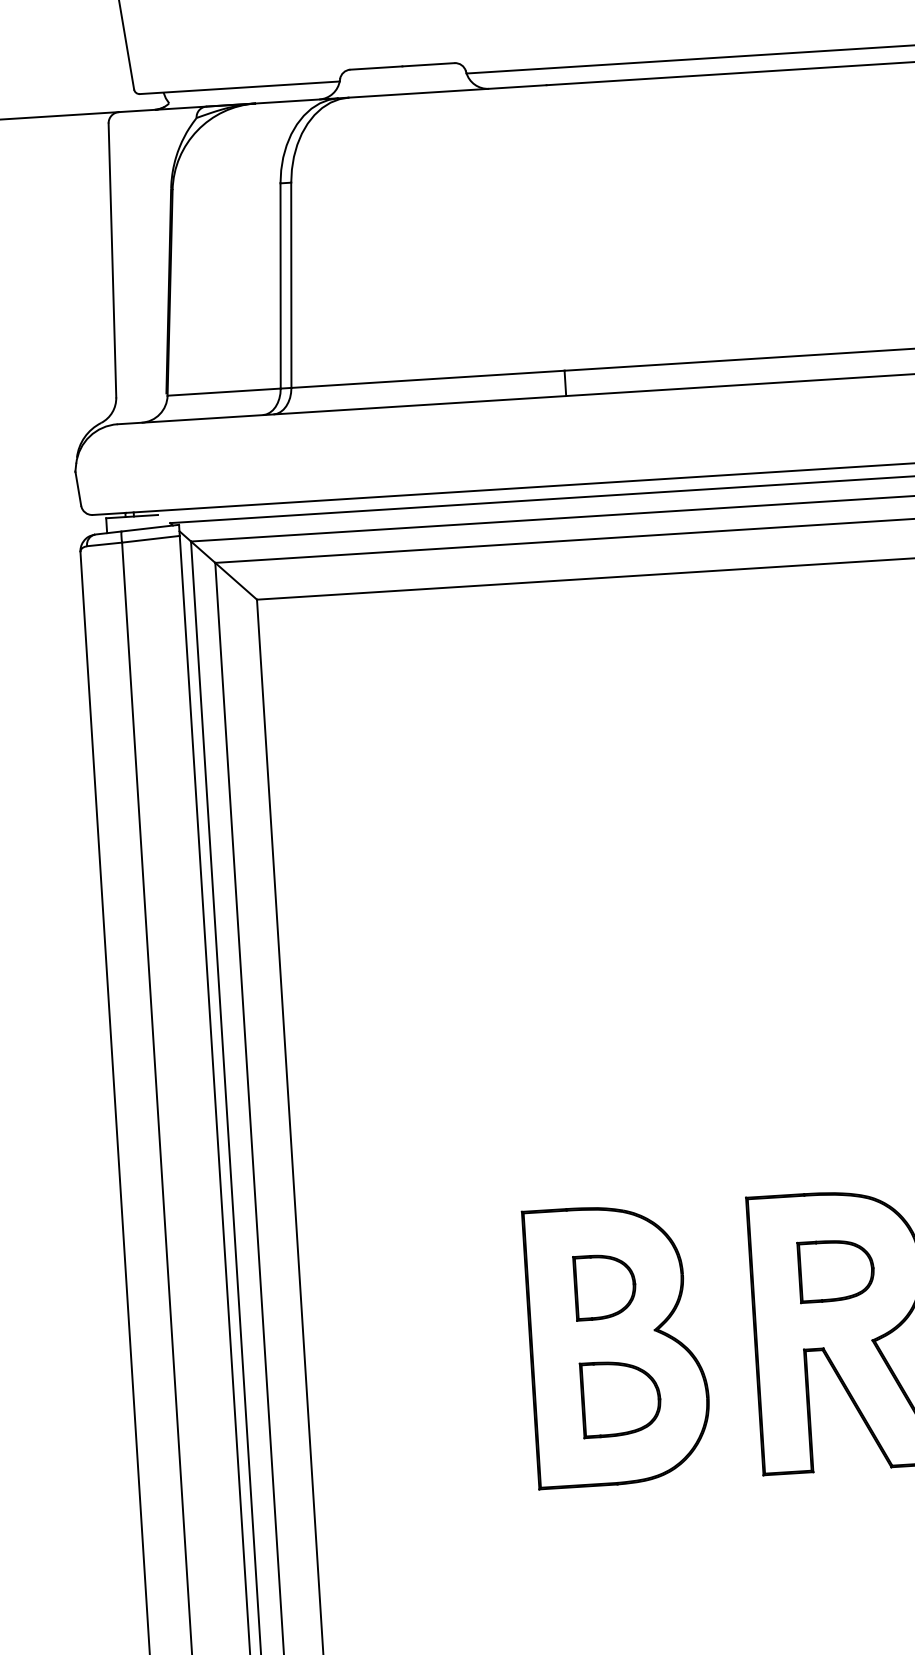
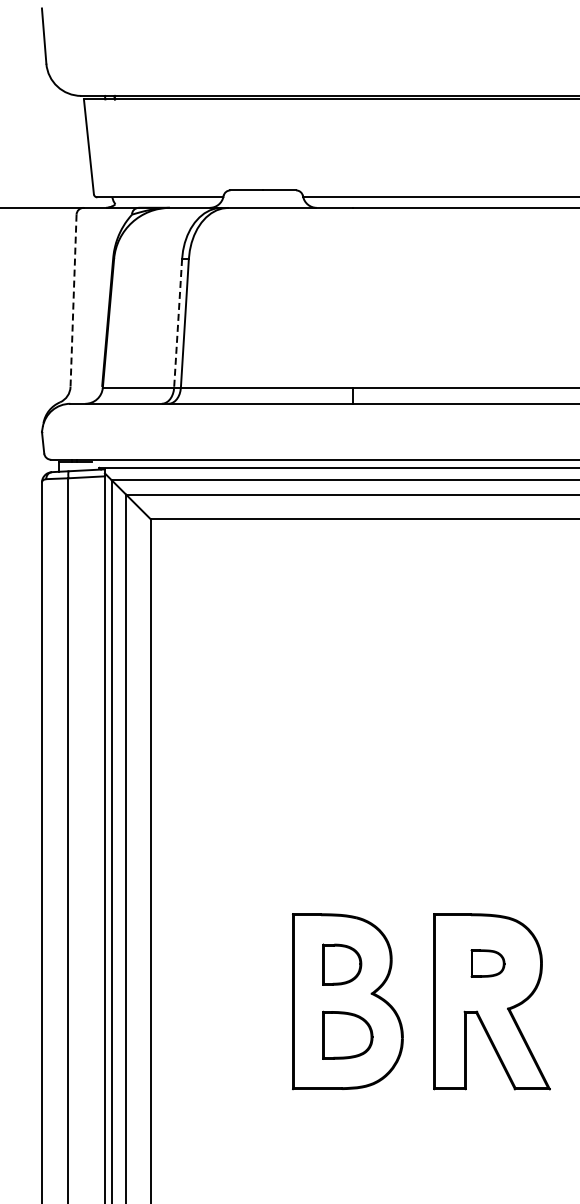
line: (112, 261) -> (73, 301), solid -> dashed
line: (281, 286) -> (178, 323), solid -> dashed
part: (835, 1270) -> (487, 963), size x0.7

